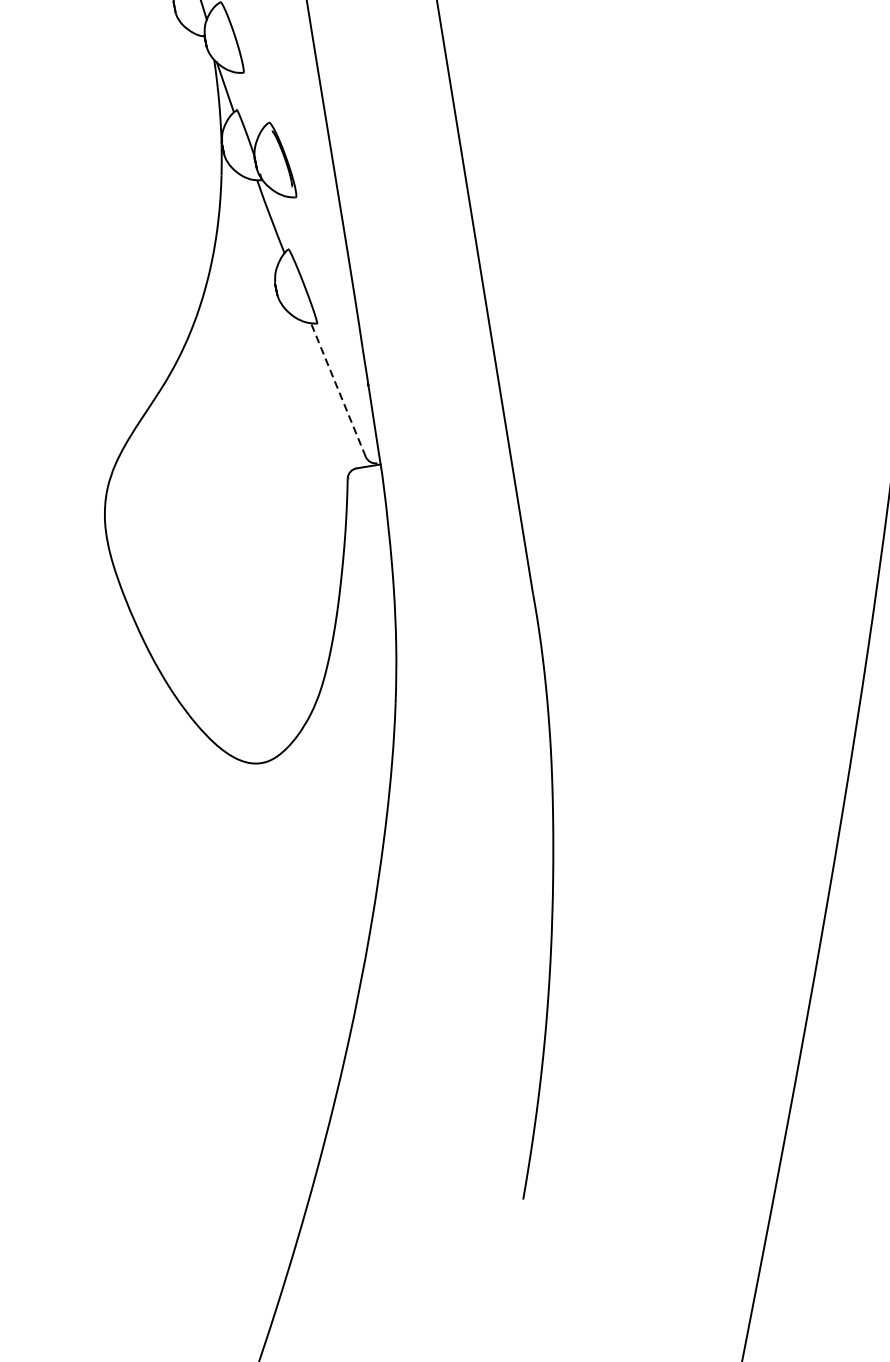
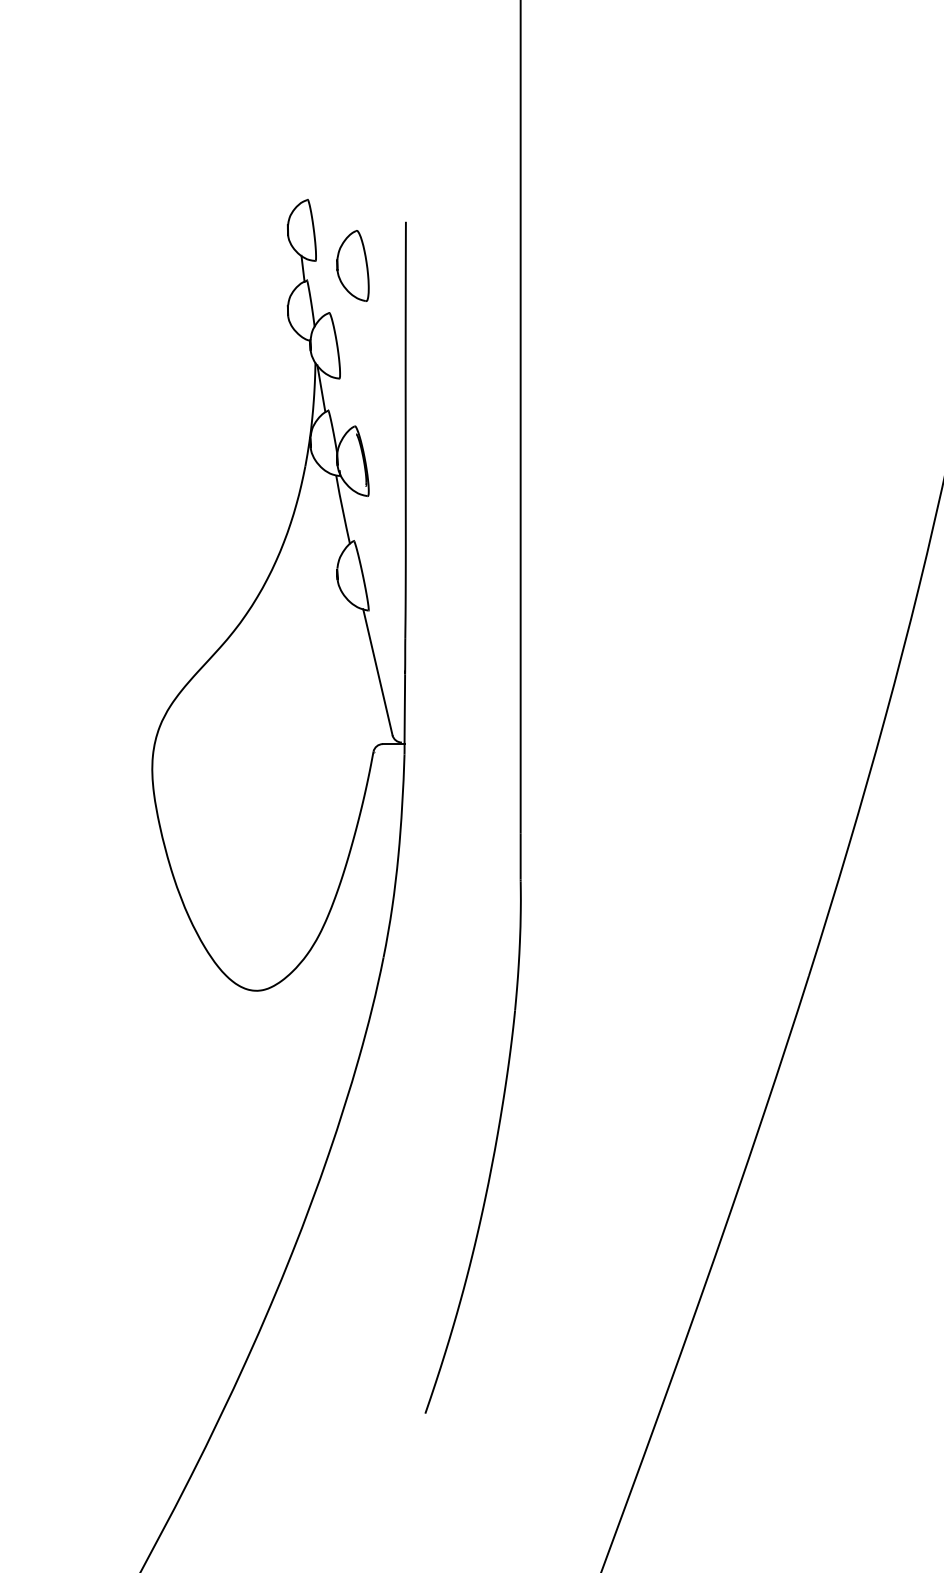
line: (337, 390) -> (377, 672), dashed -> solid

